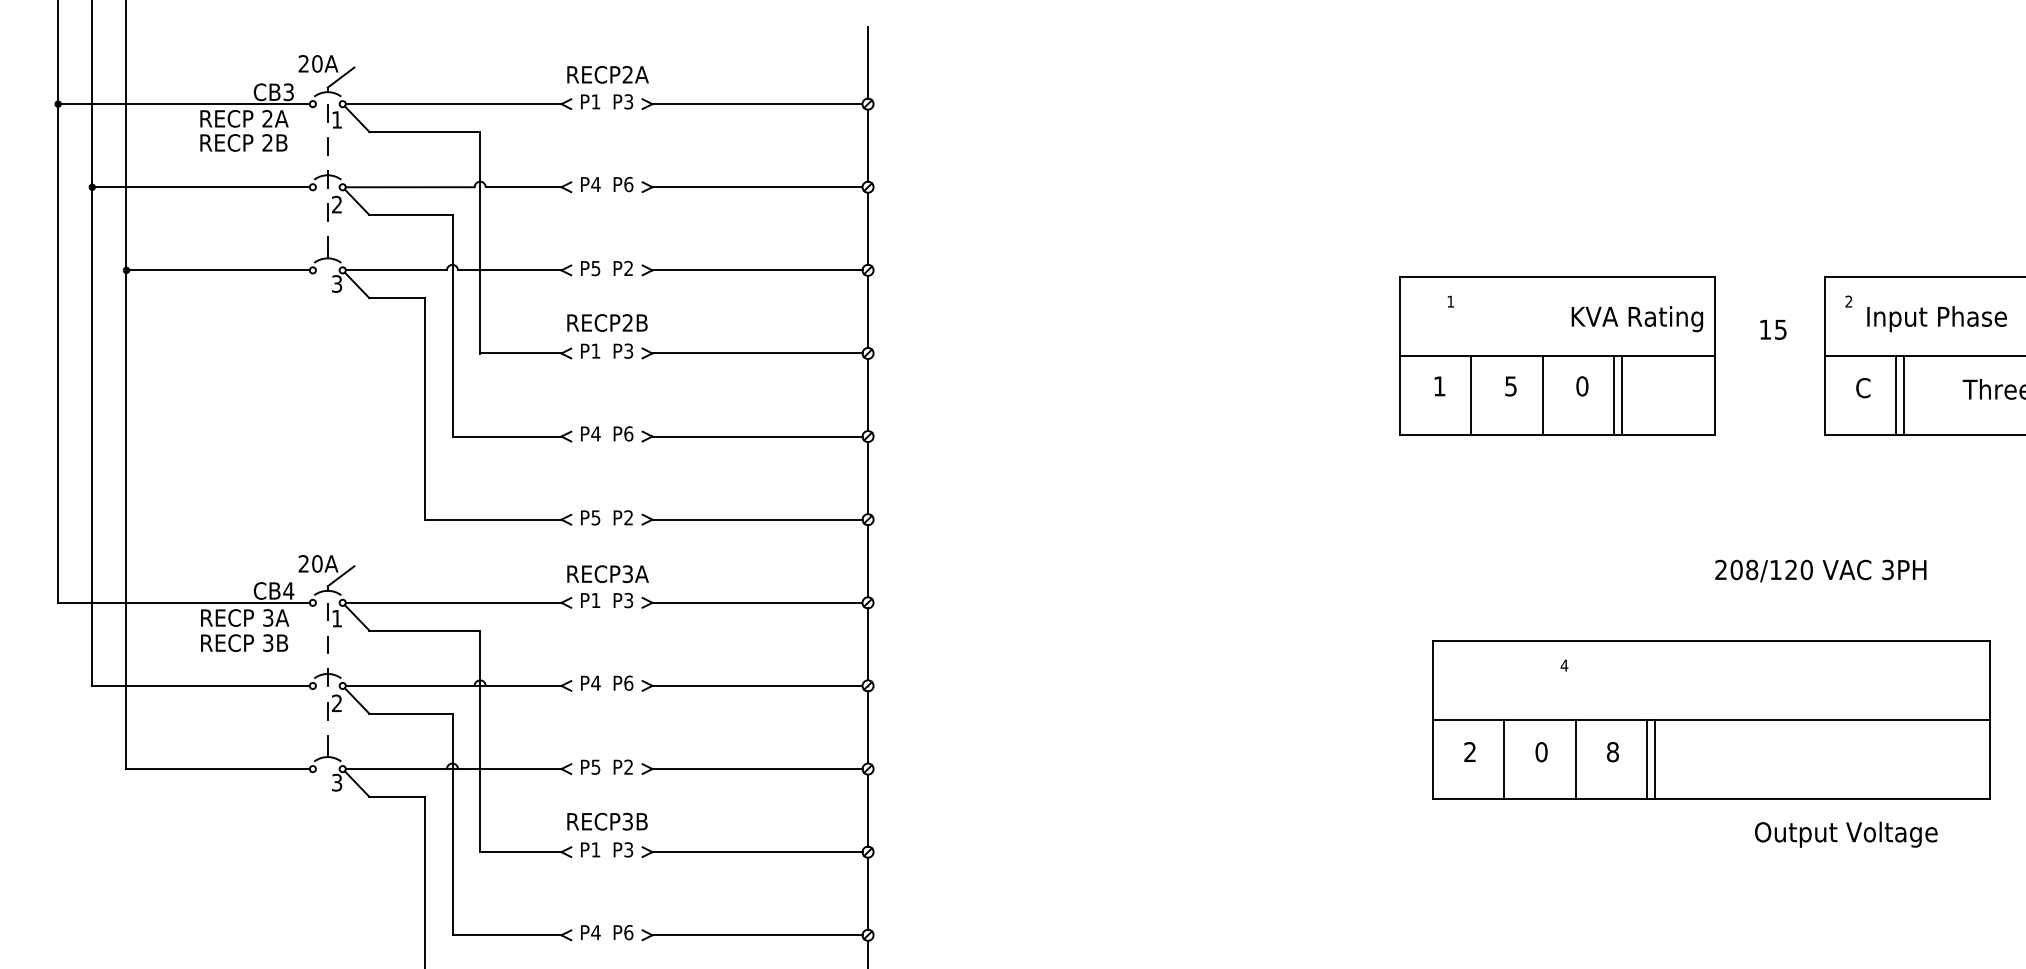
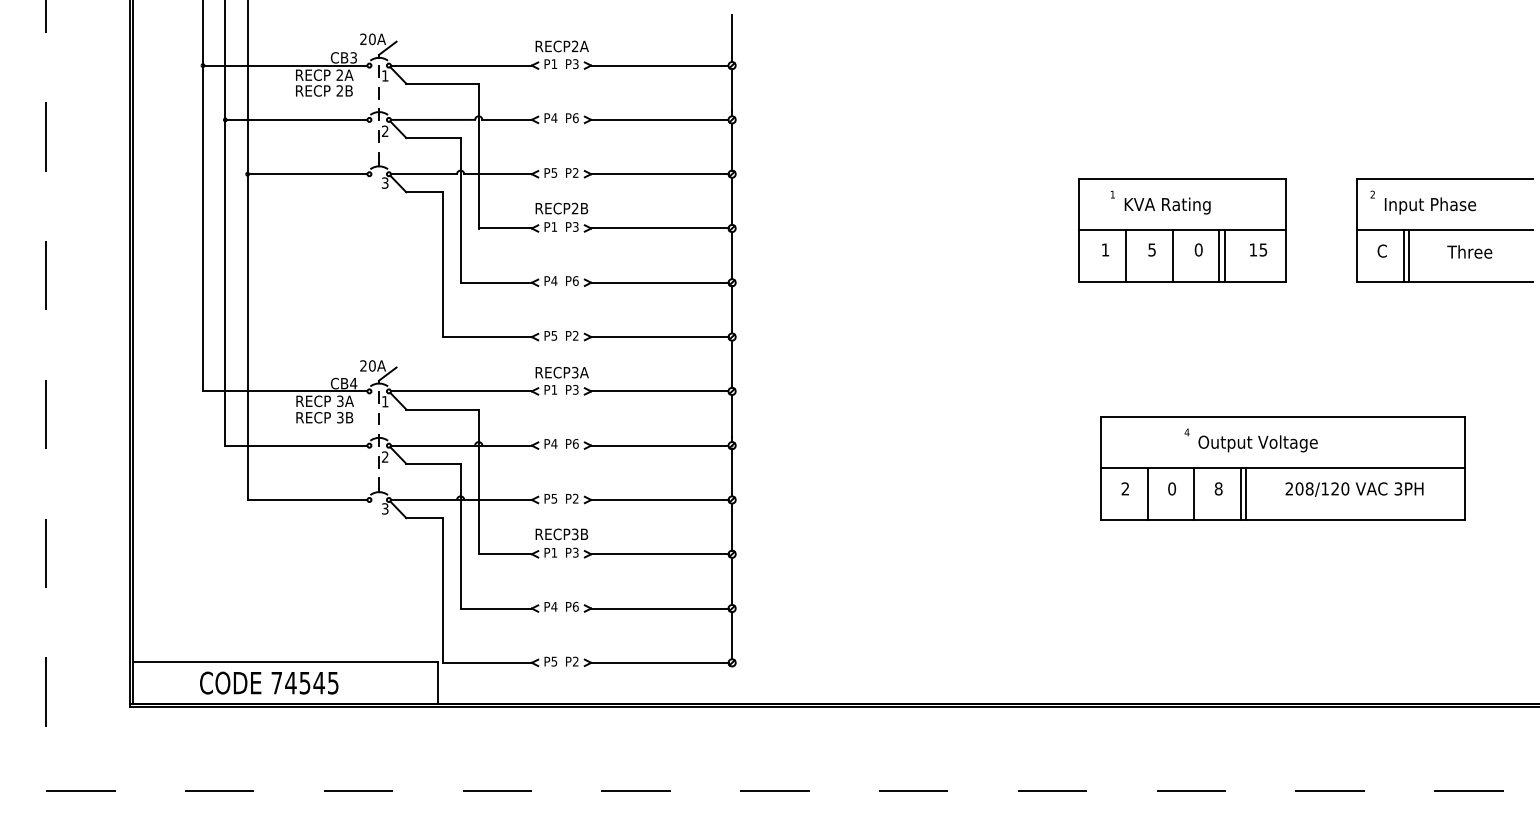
text: (1637, 318) -> (1167, 205), moved
text: (1773, 328) -> (1258, 249), moved
text: (1820, 570) -> (1354, 489), moved
text: (1845, 834) -> (1257, 443), moved

